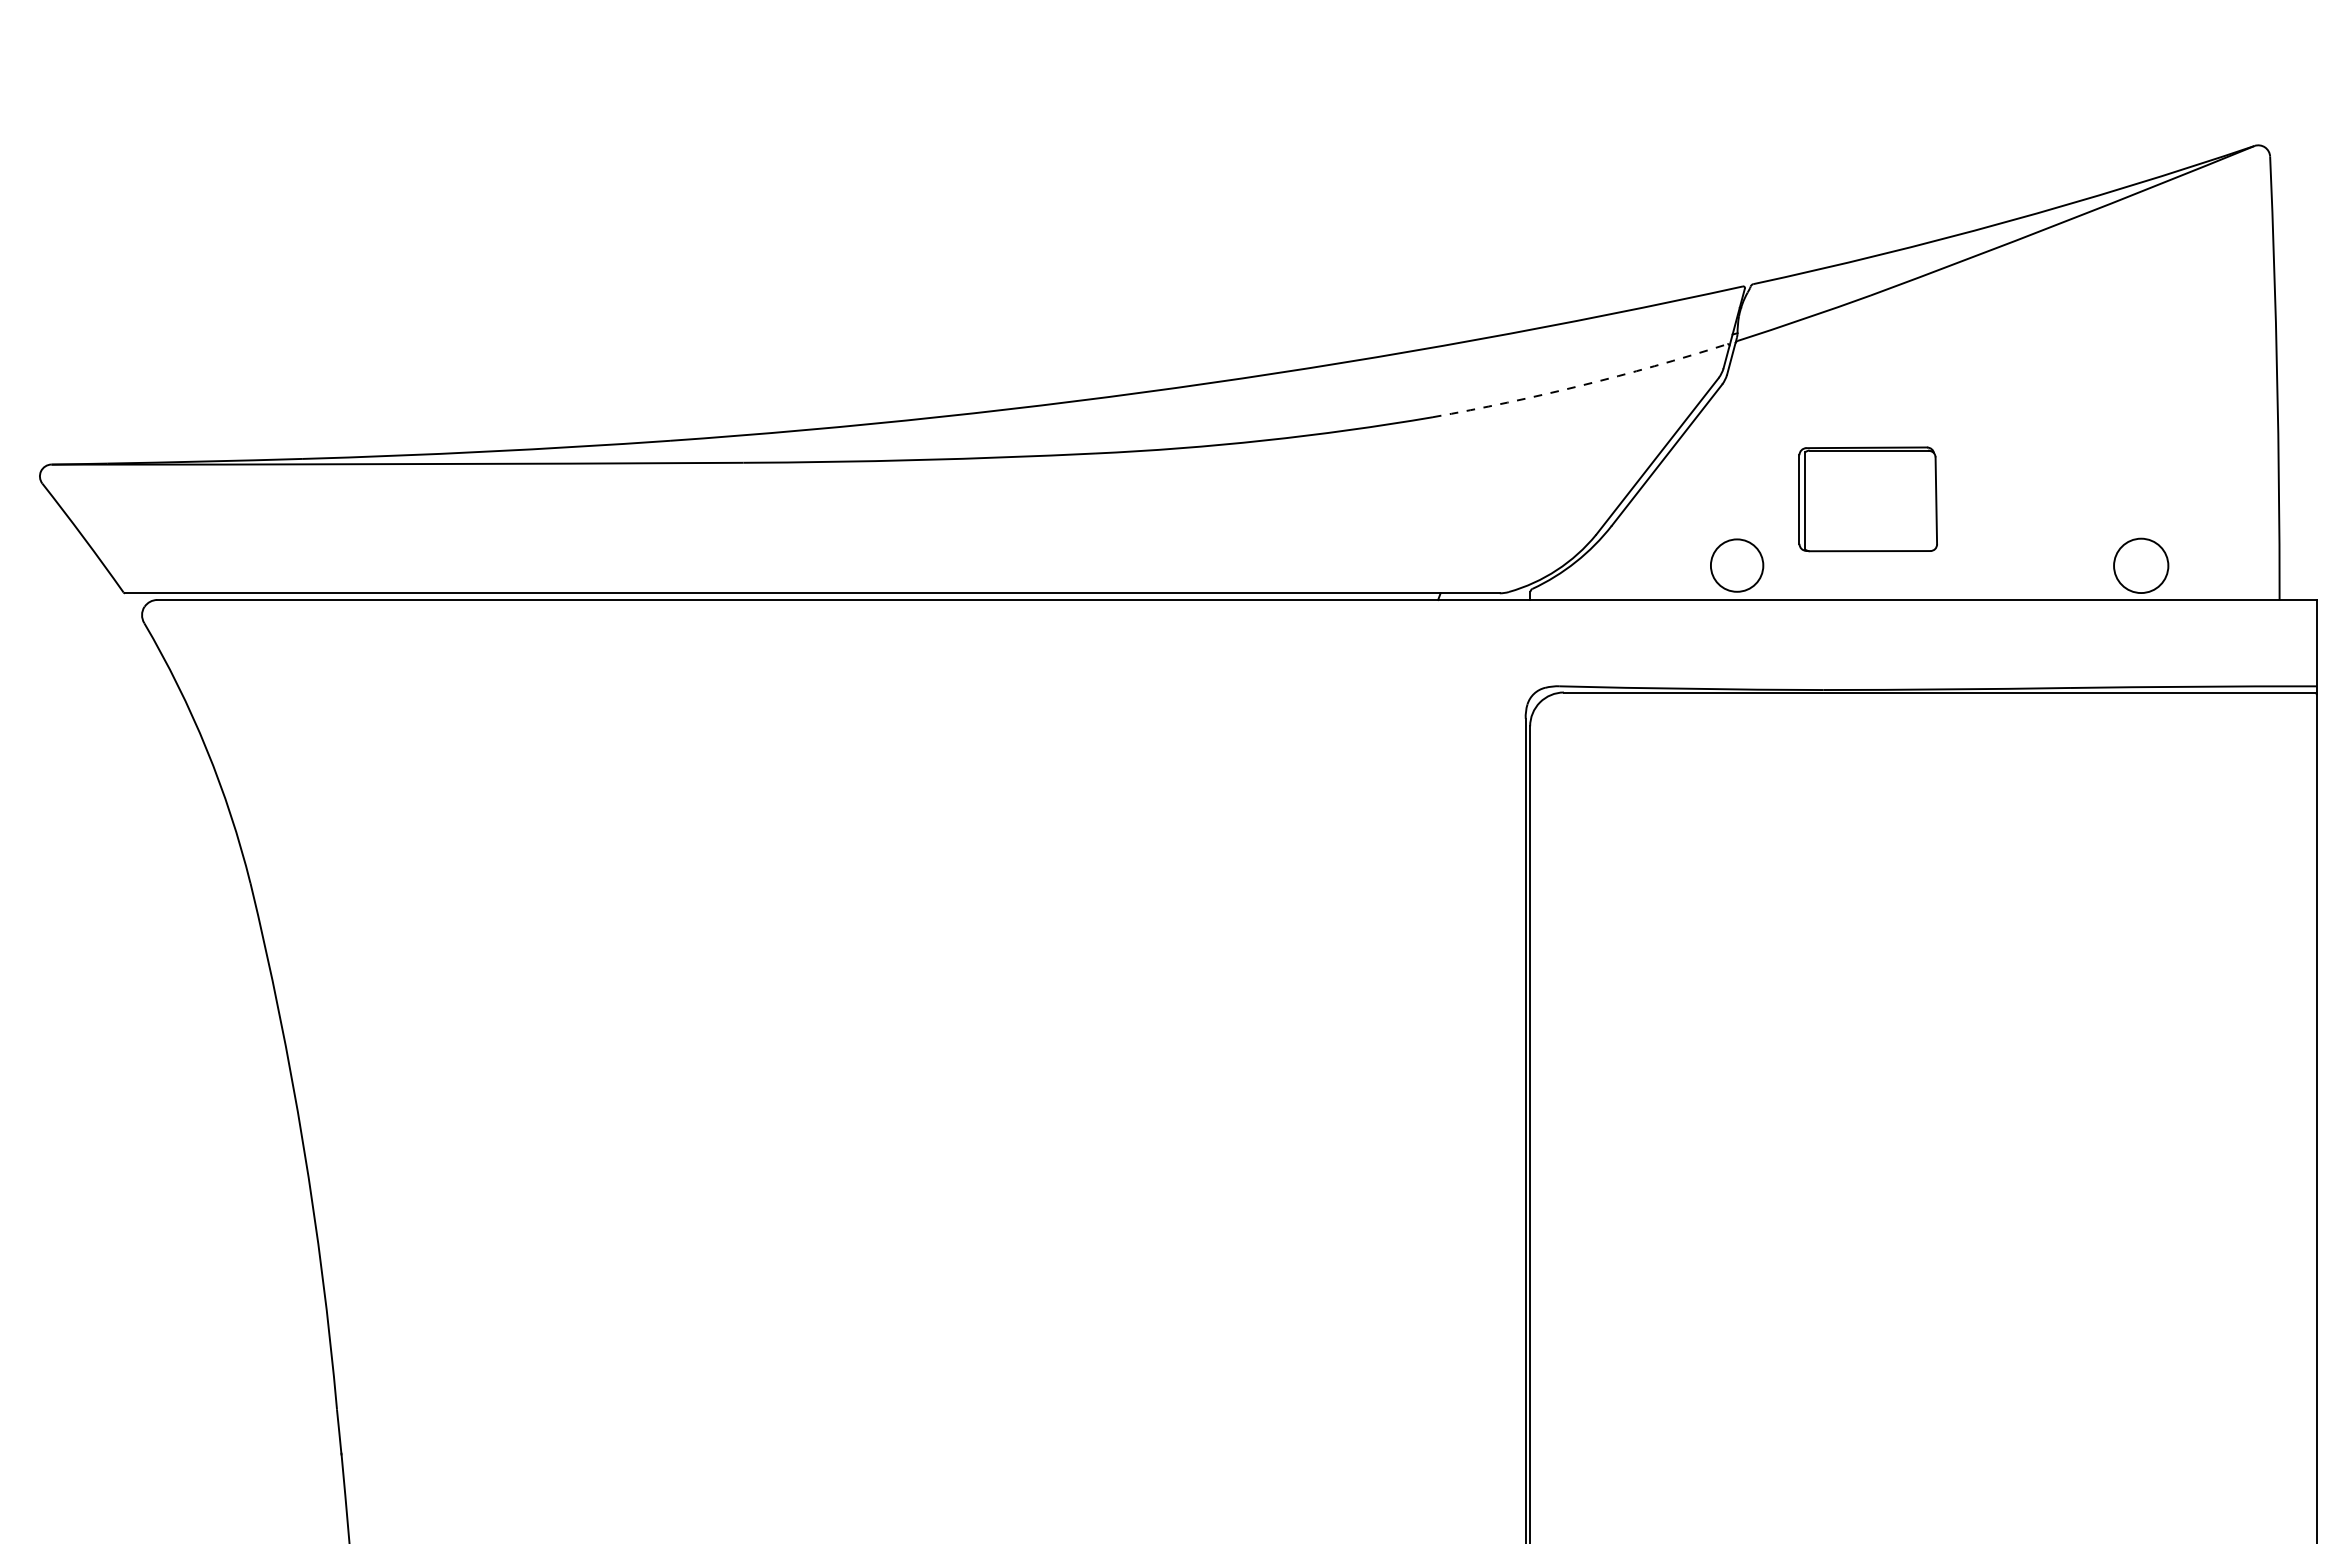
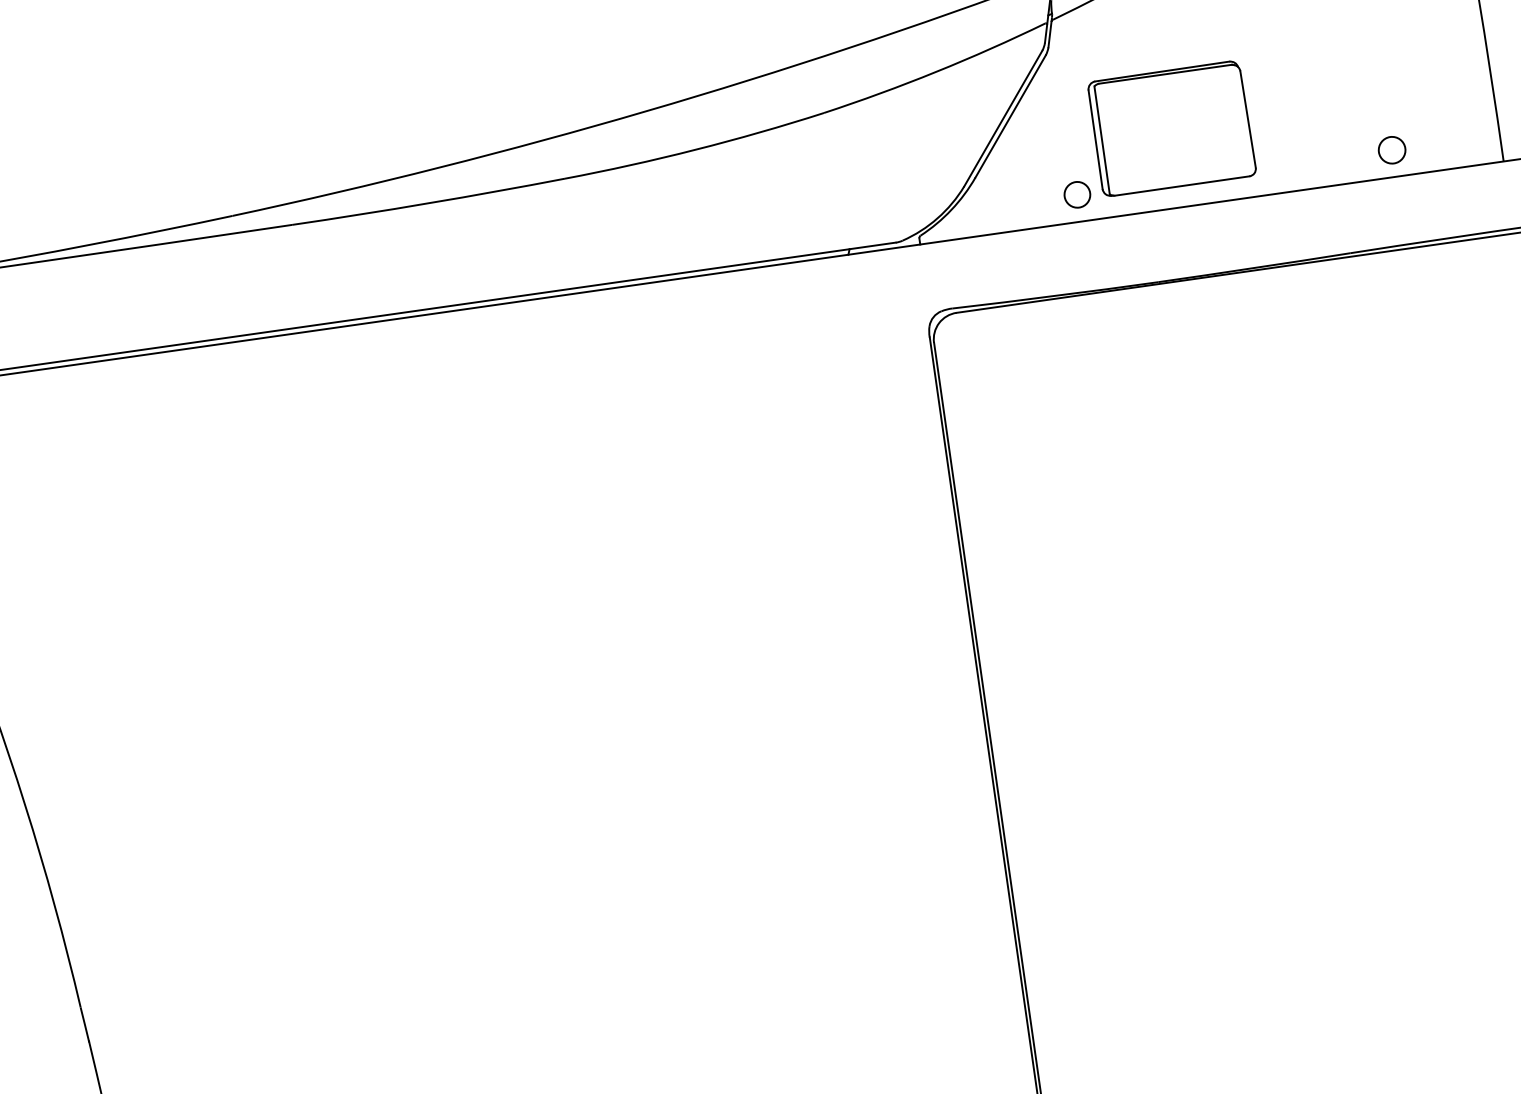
arc: (1581, 385) -> (936, 71), dashed -> solid
part: (1868, 499) -> (1172, 128), size x1.43
circle: (1736, 565) -> (1076, 194), size x0.62
circle: (2141, 565) -> (1392, 149), size x0.62

